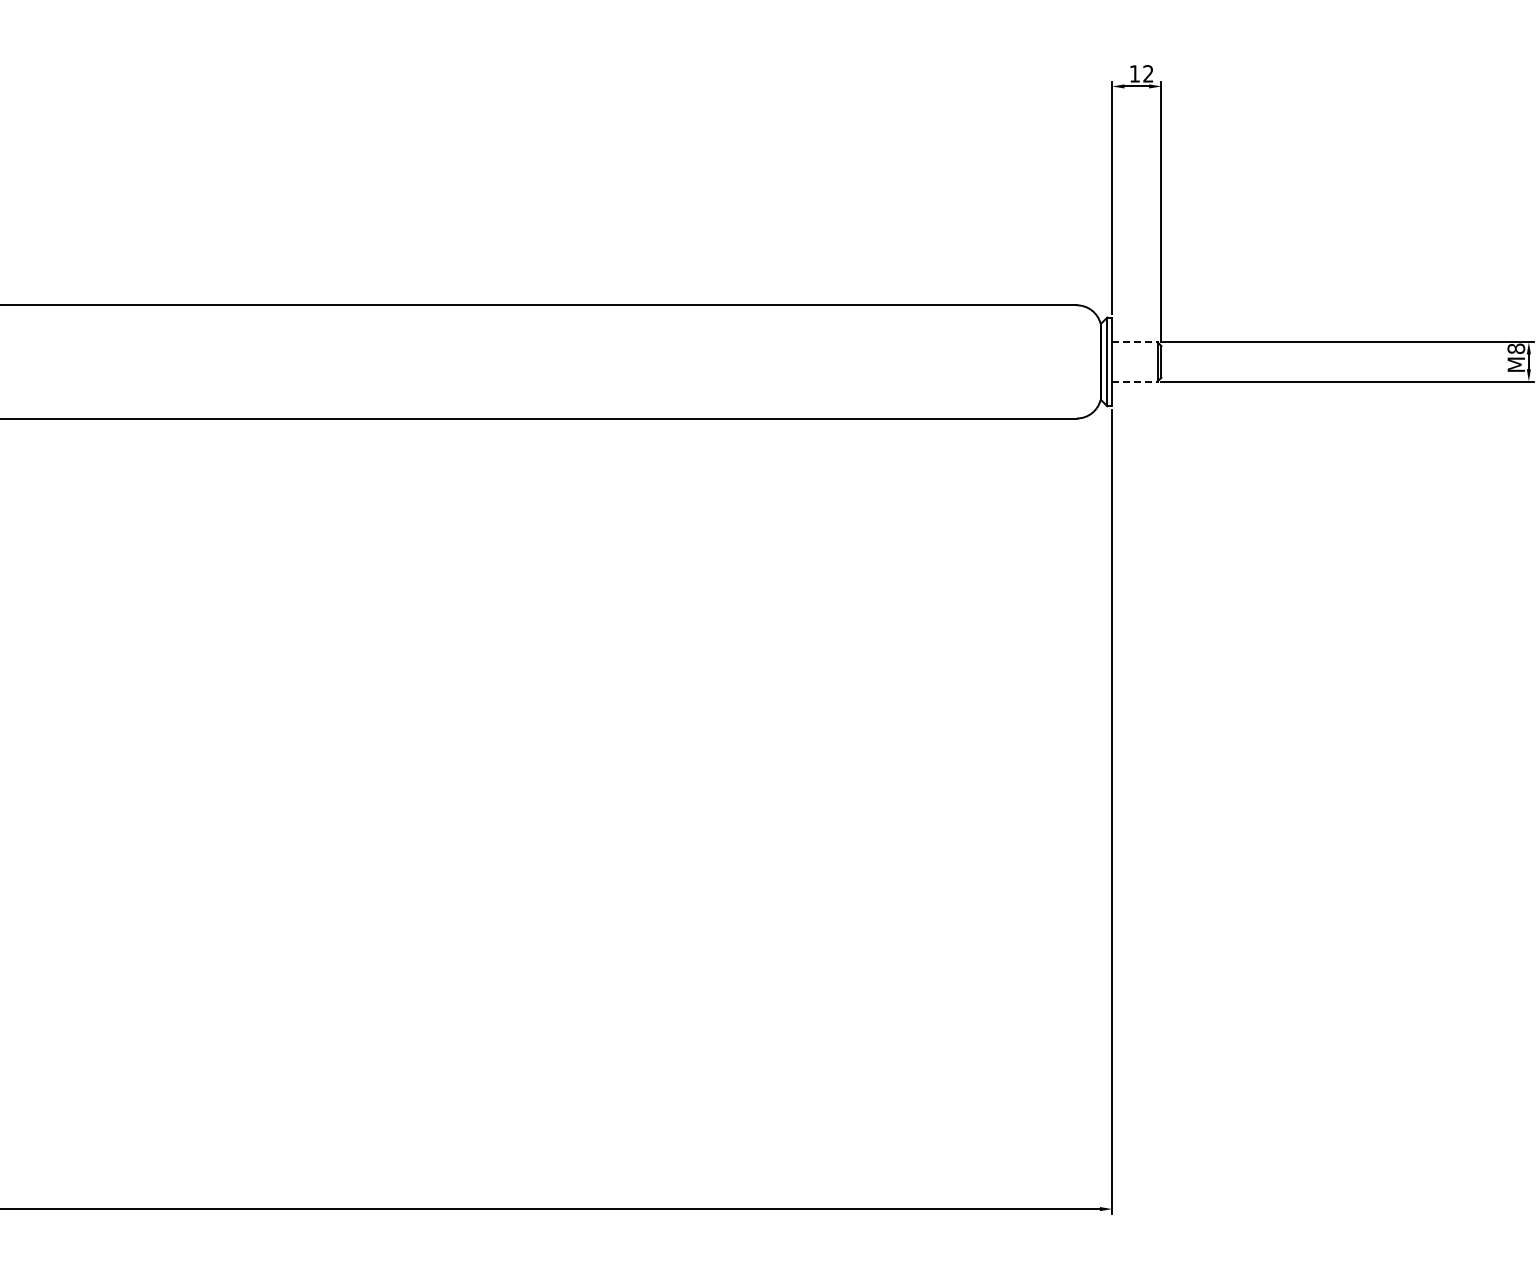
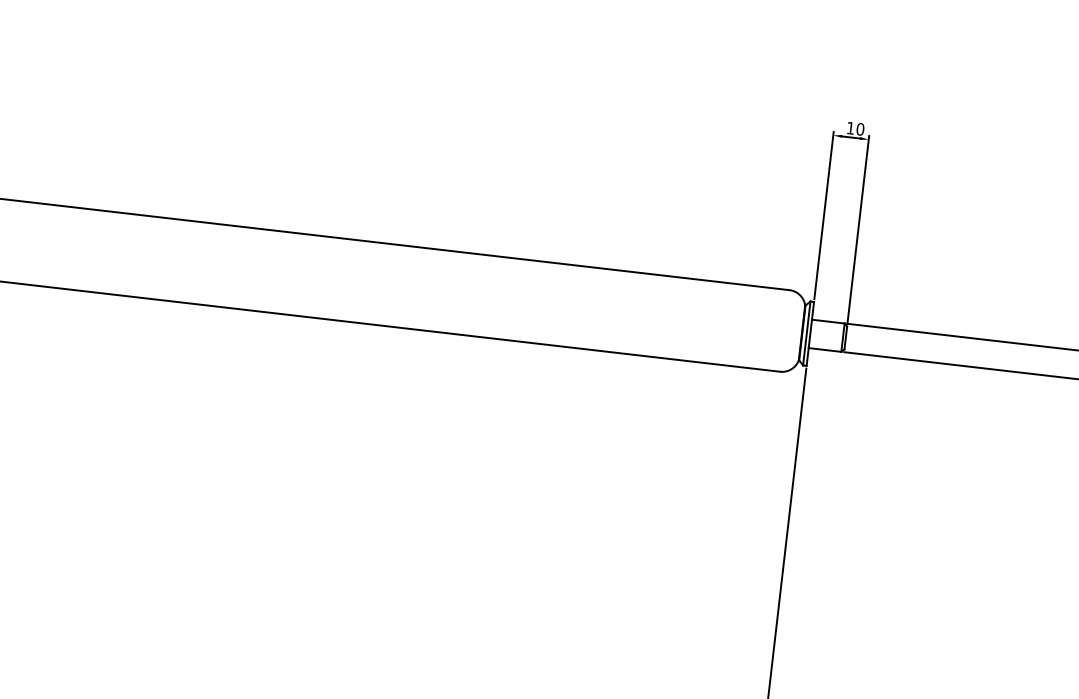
text: (1148, 73) -> (860, 129), 12 -> 10
line: (1134, 342) -> (828, 321), dashed -> solid
line: (1134, 381) -> (824, 349), dashed -> solid

